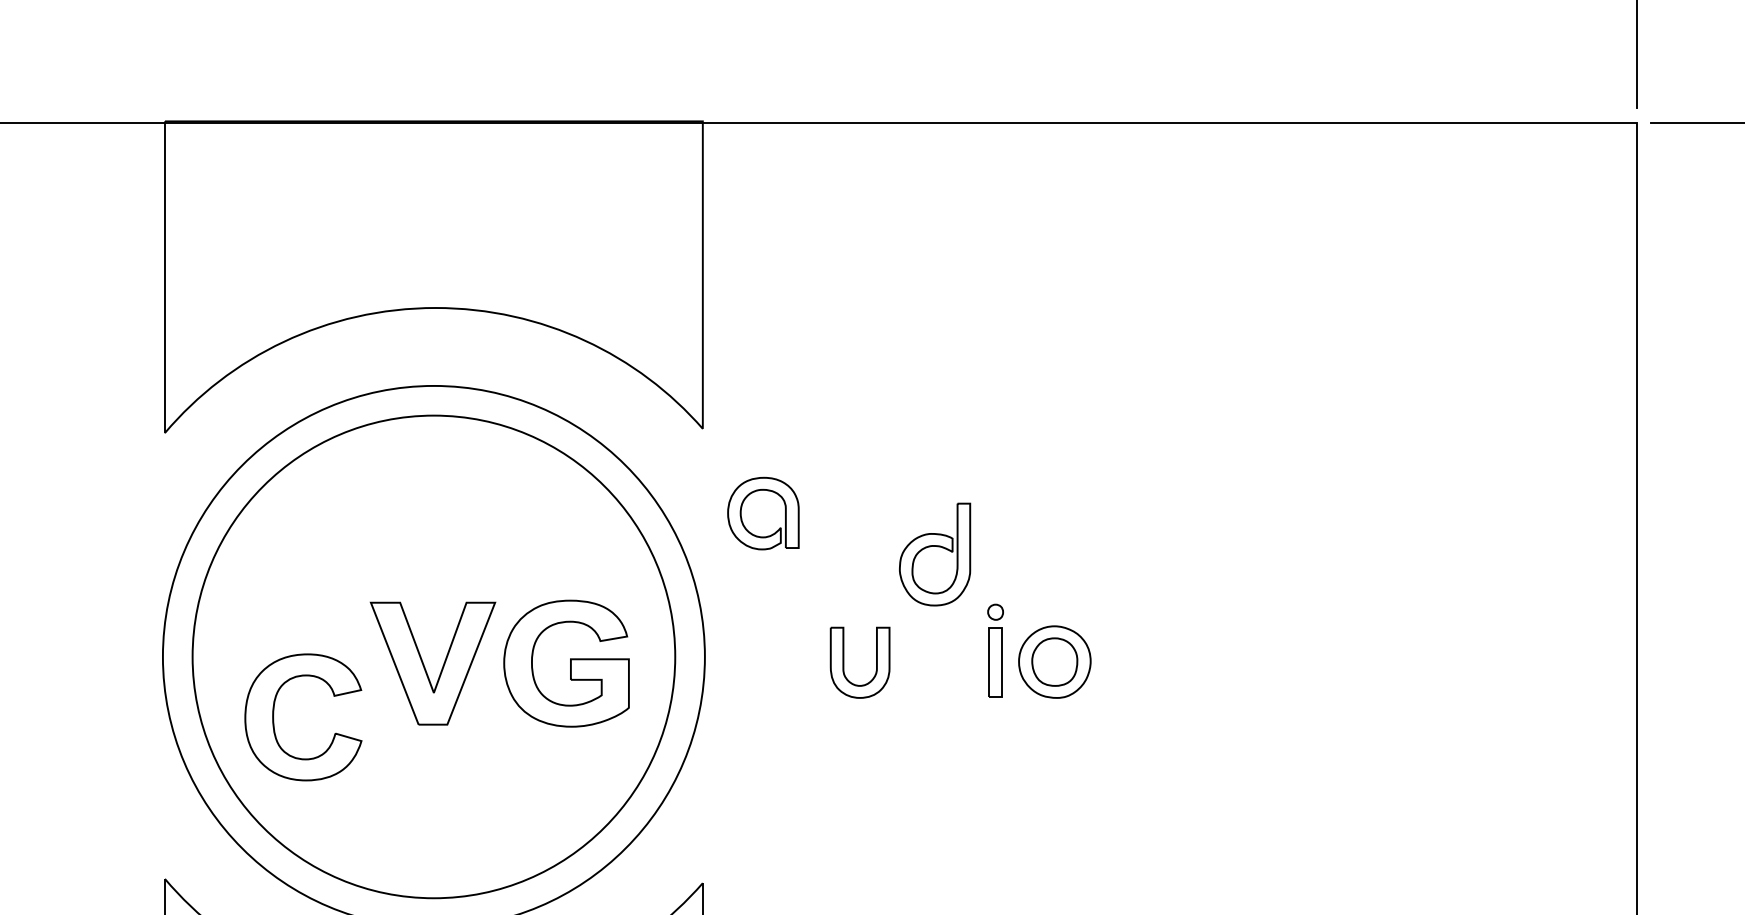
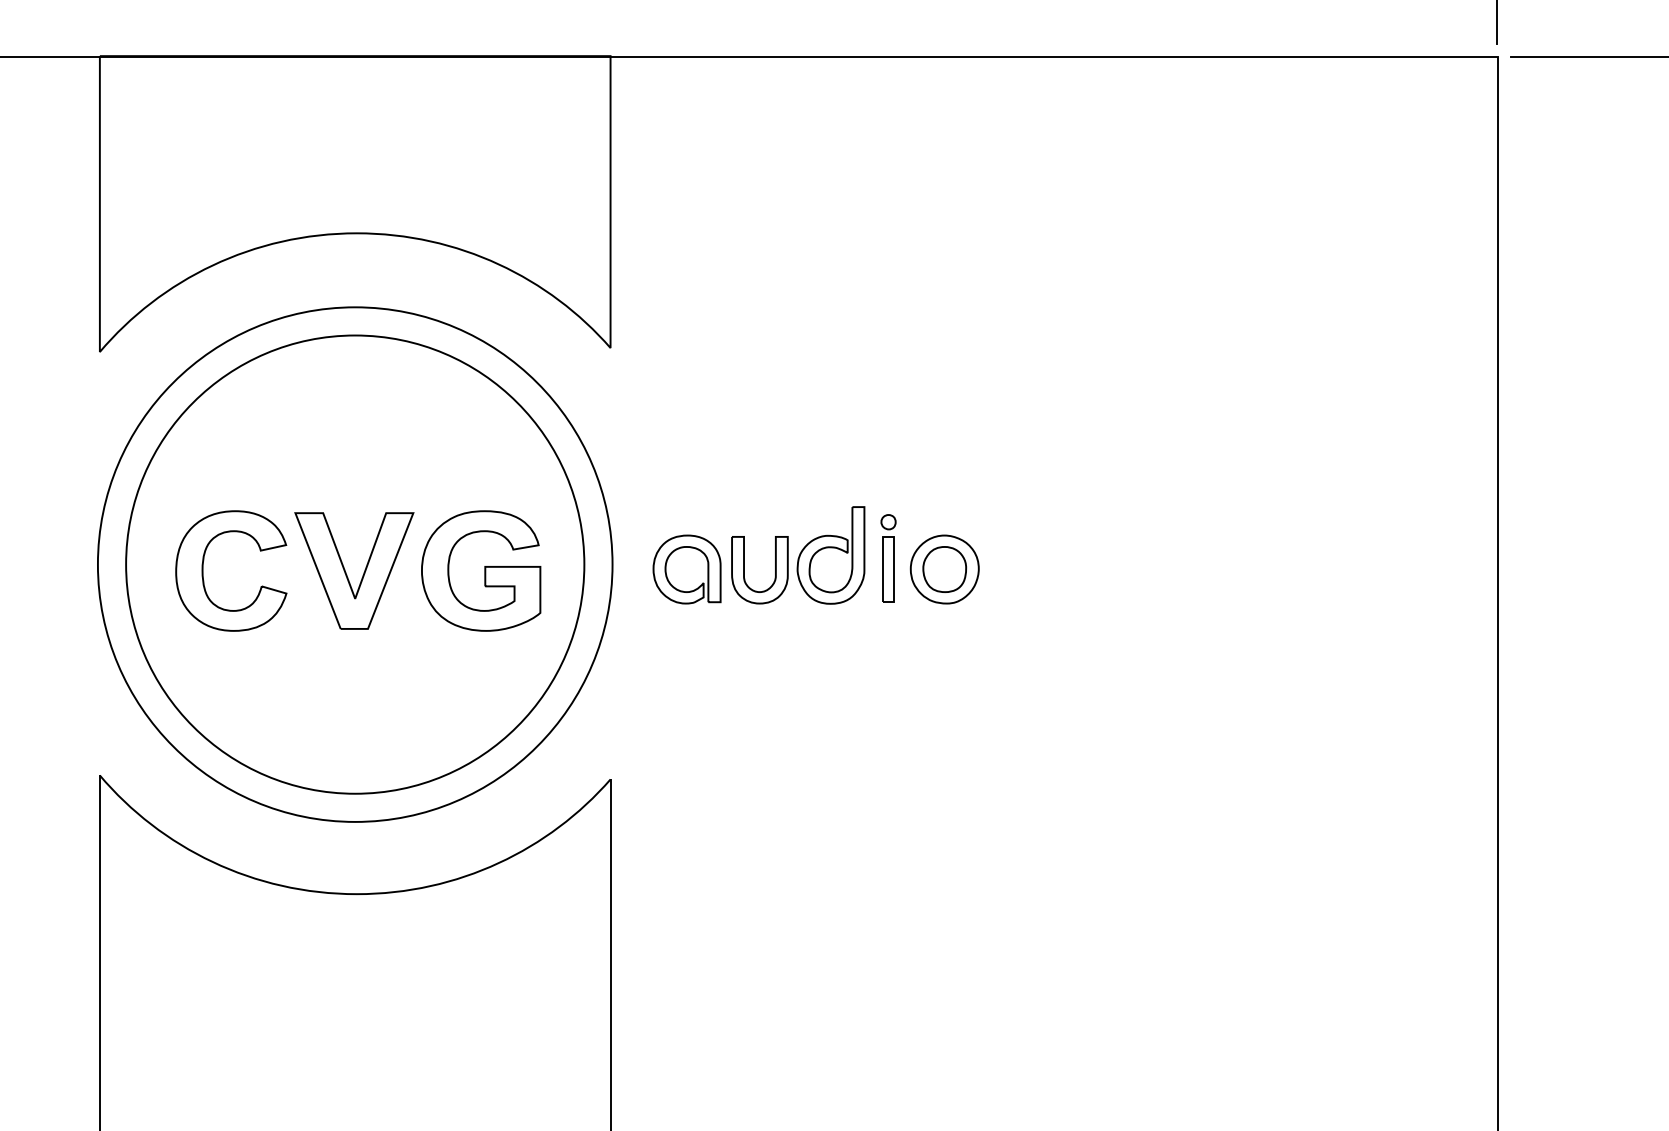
part: (742, 519) -> (667, 575), moved
part: (934, 547) -> (830, 548), moved
part: (274, 716) -> (203, 570), moved

